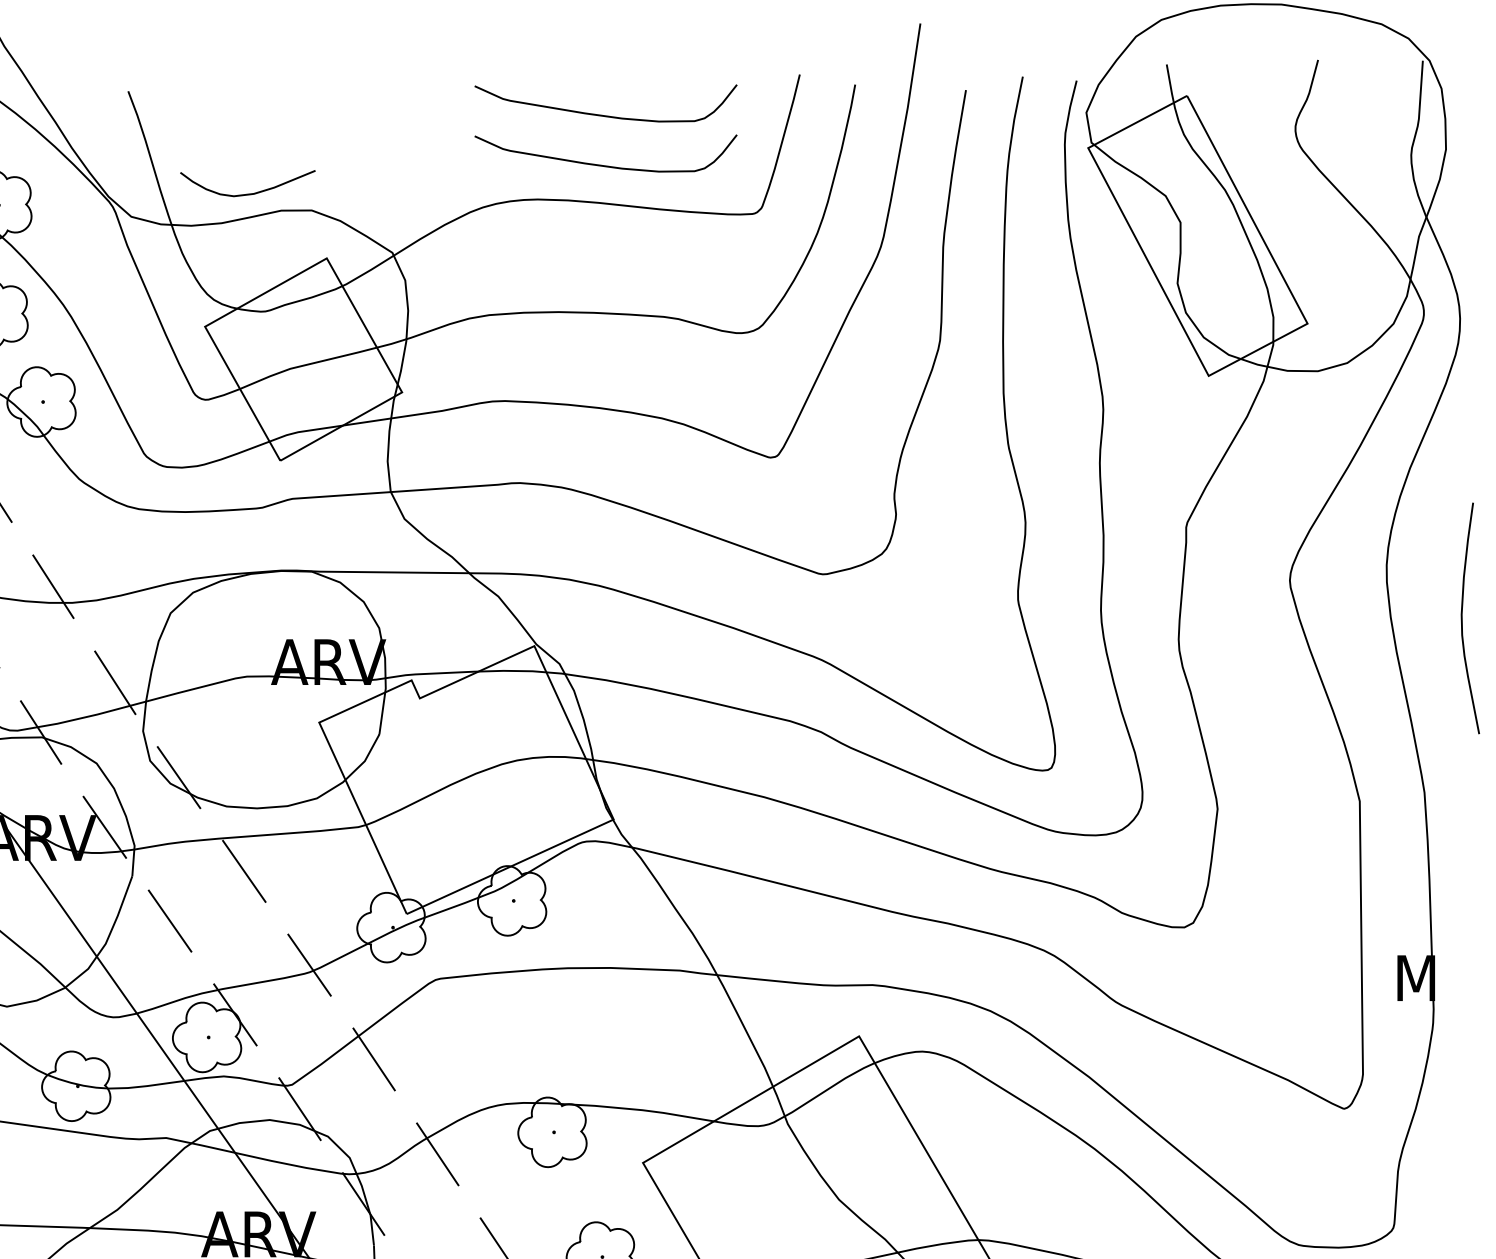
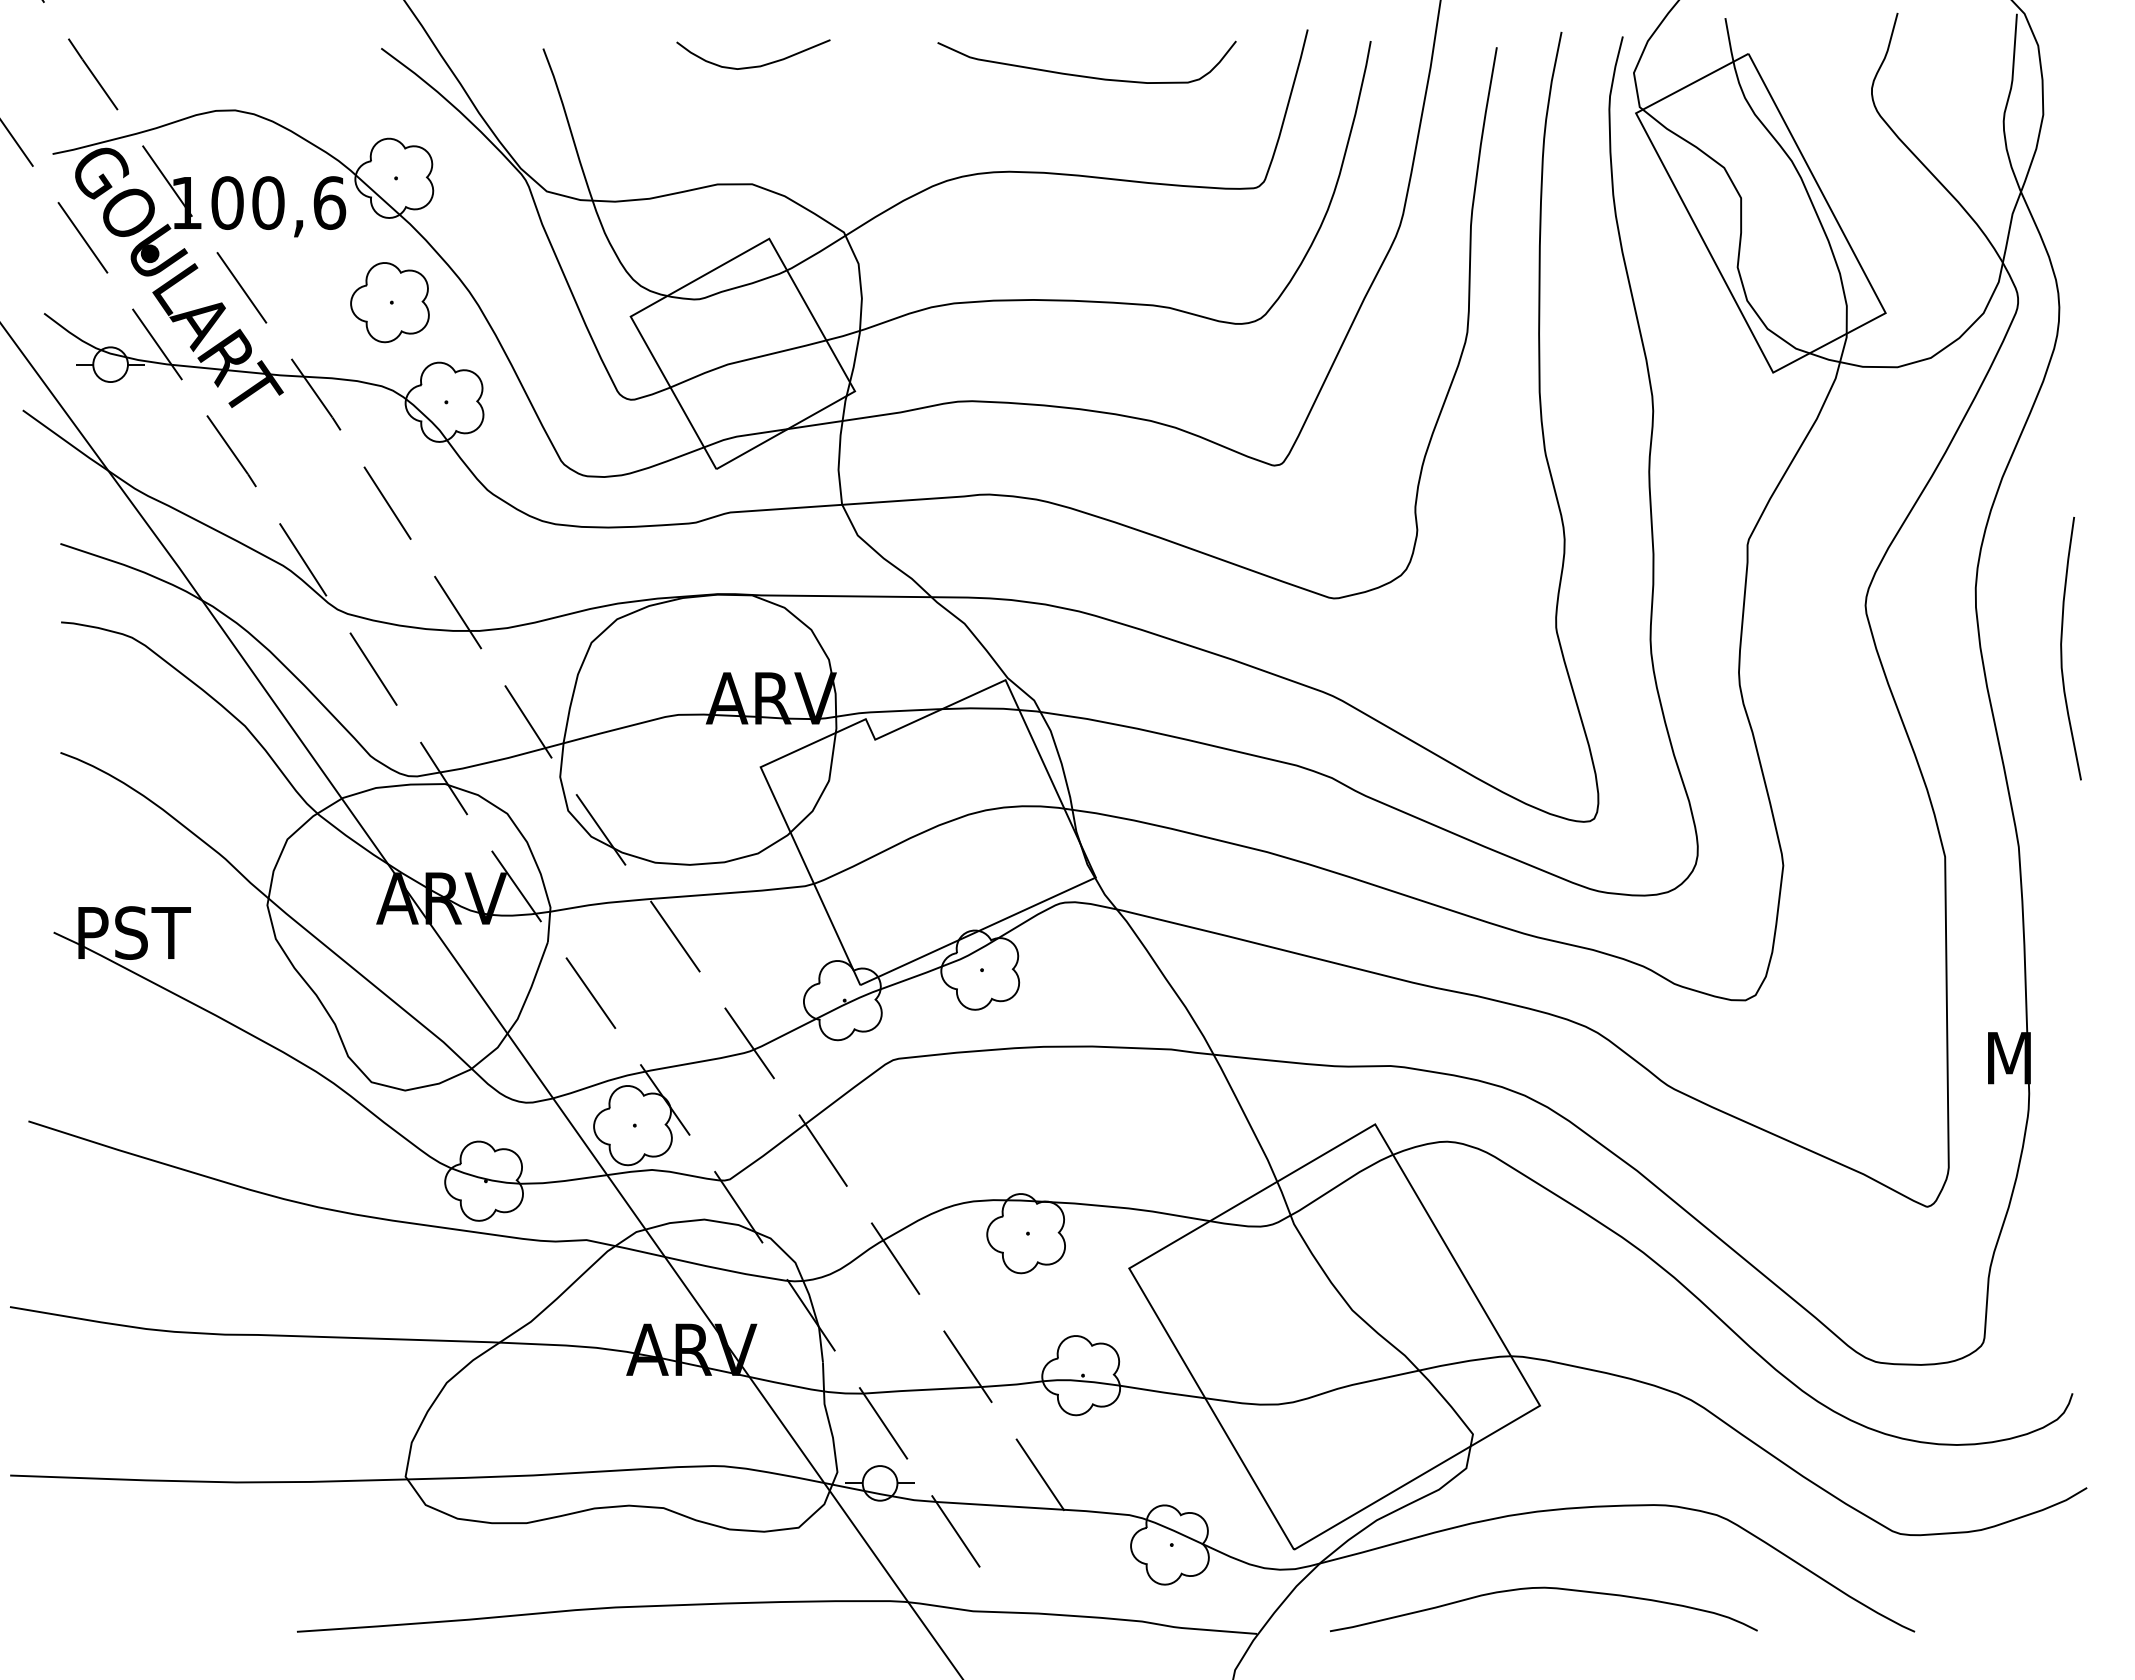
curve: (603, 165) -> (1084, 132), removed
curve: (251, 193) -> (757, 65), moved

